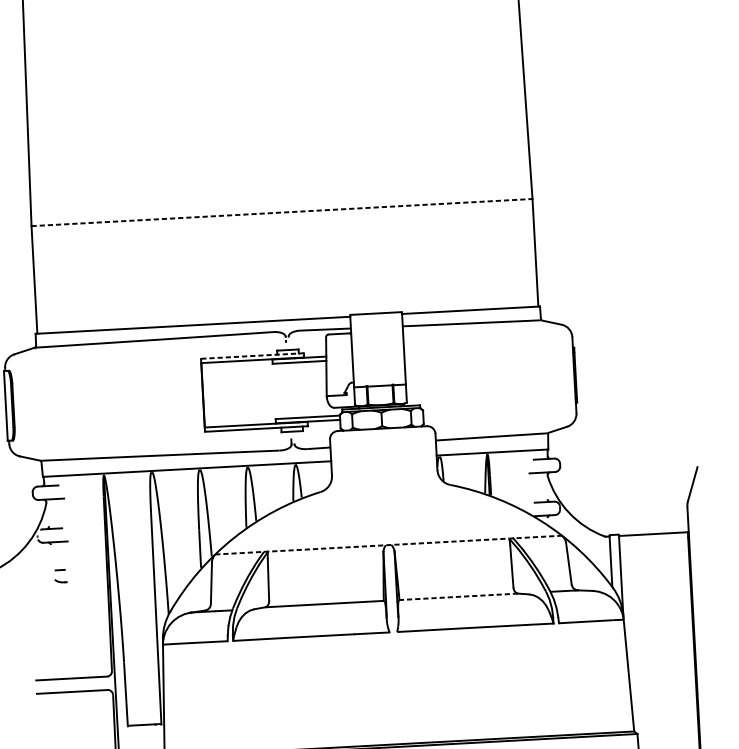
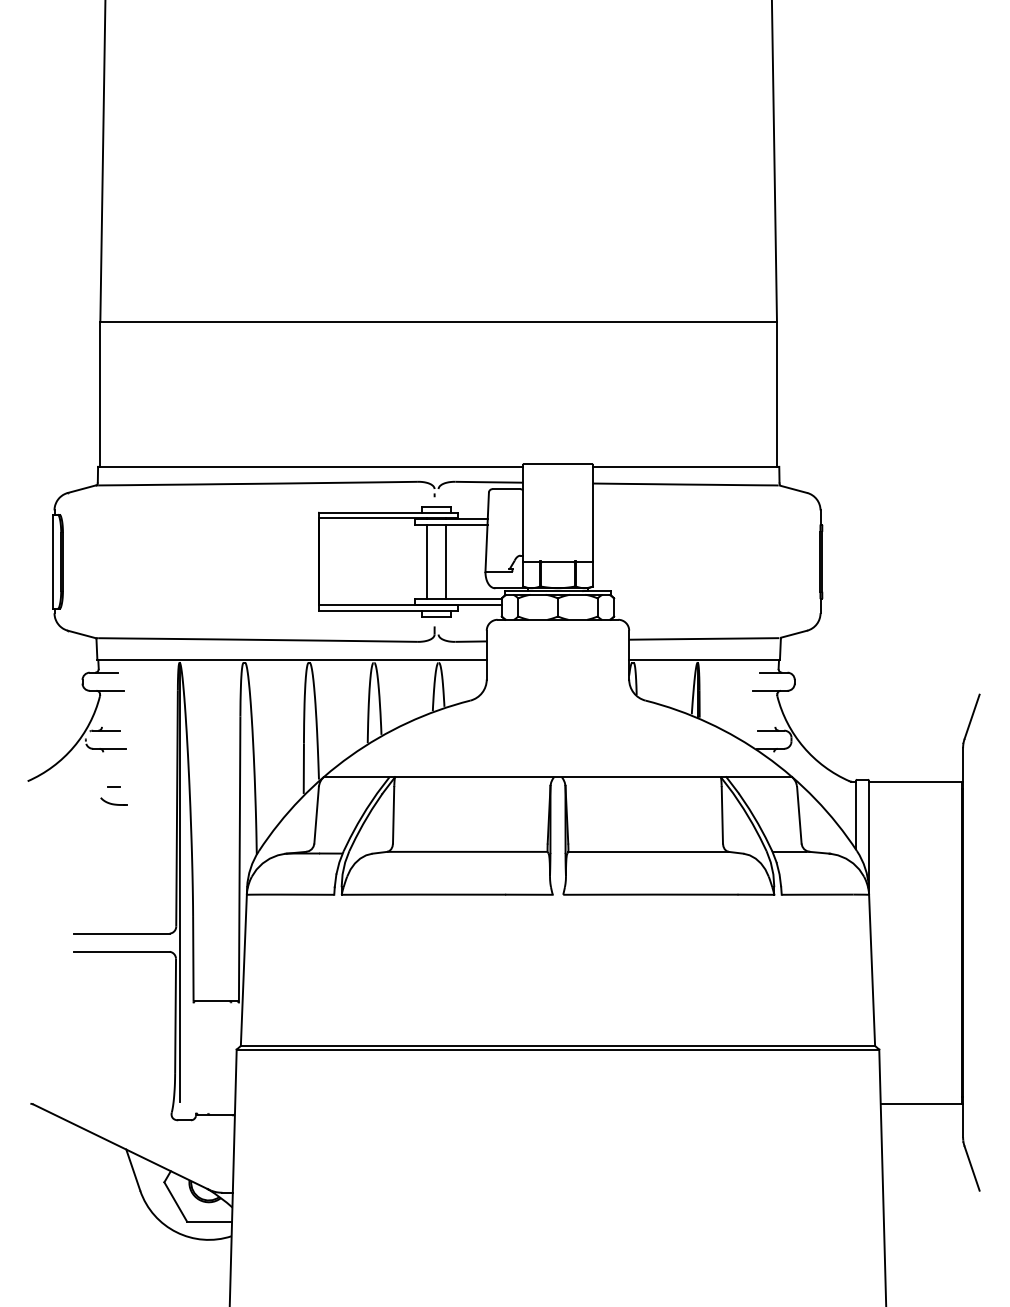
line: (282, 212) -> (439, 321), dashed -> solid
line: (253, 355) -> (389, 512), dashed -> solid
line: (296, 389) -> (445, 561), added
line: (283, 390) -> (427, 561), added
line: (389, 545) -> (558, 777), dashed -> solid
part: (60, 580) -> (113, 801), size x1.67
line: (458, 596) -> (648, 851), dashed -> solid

